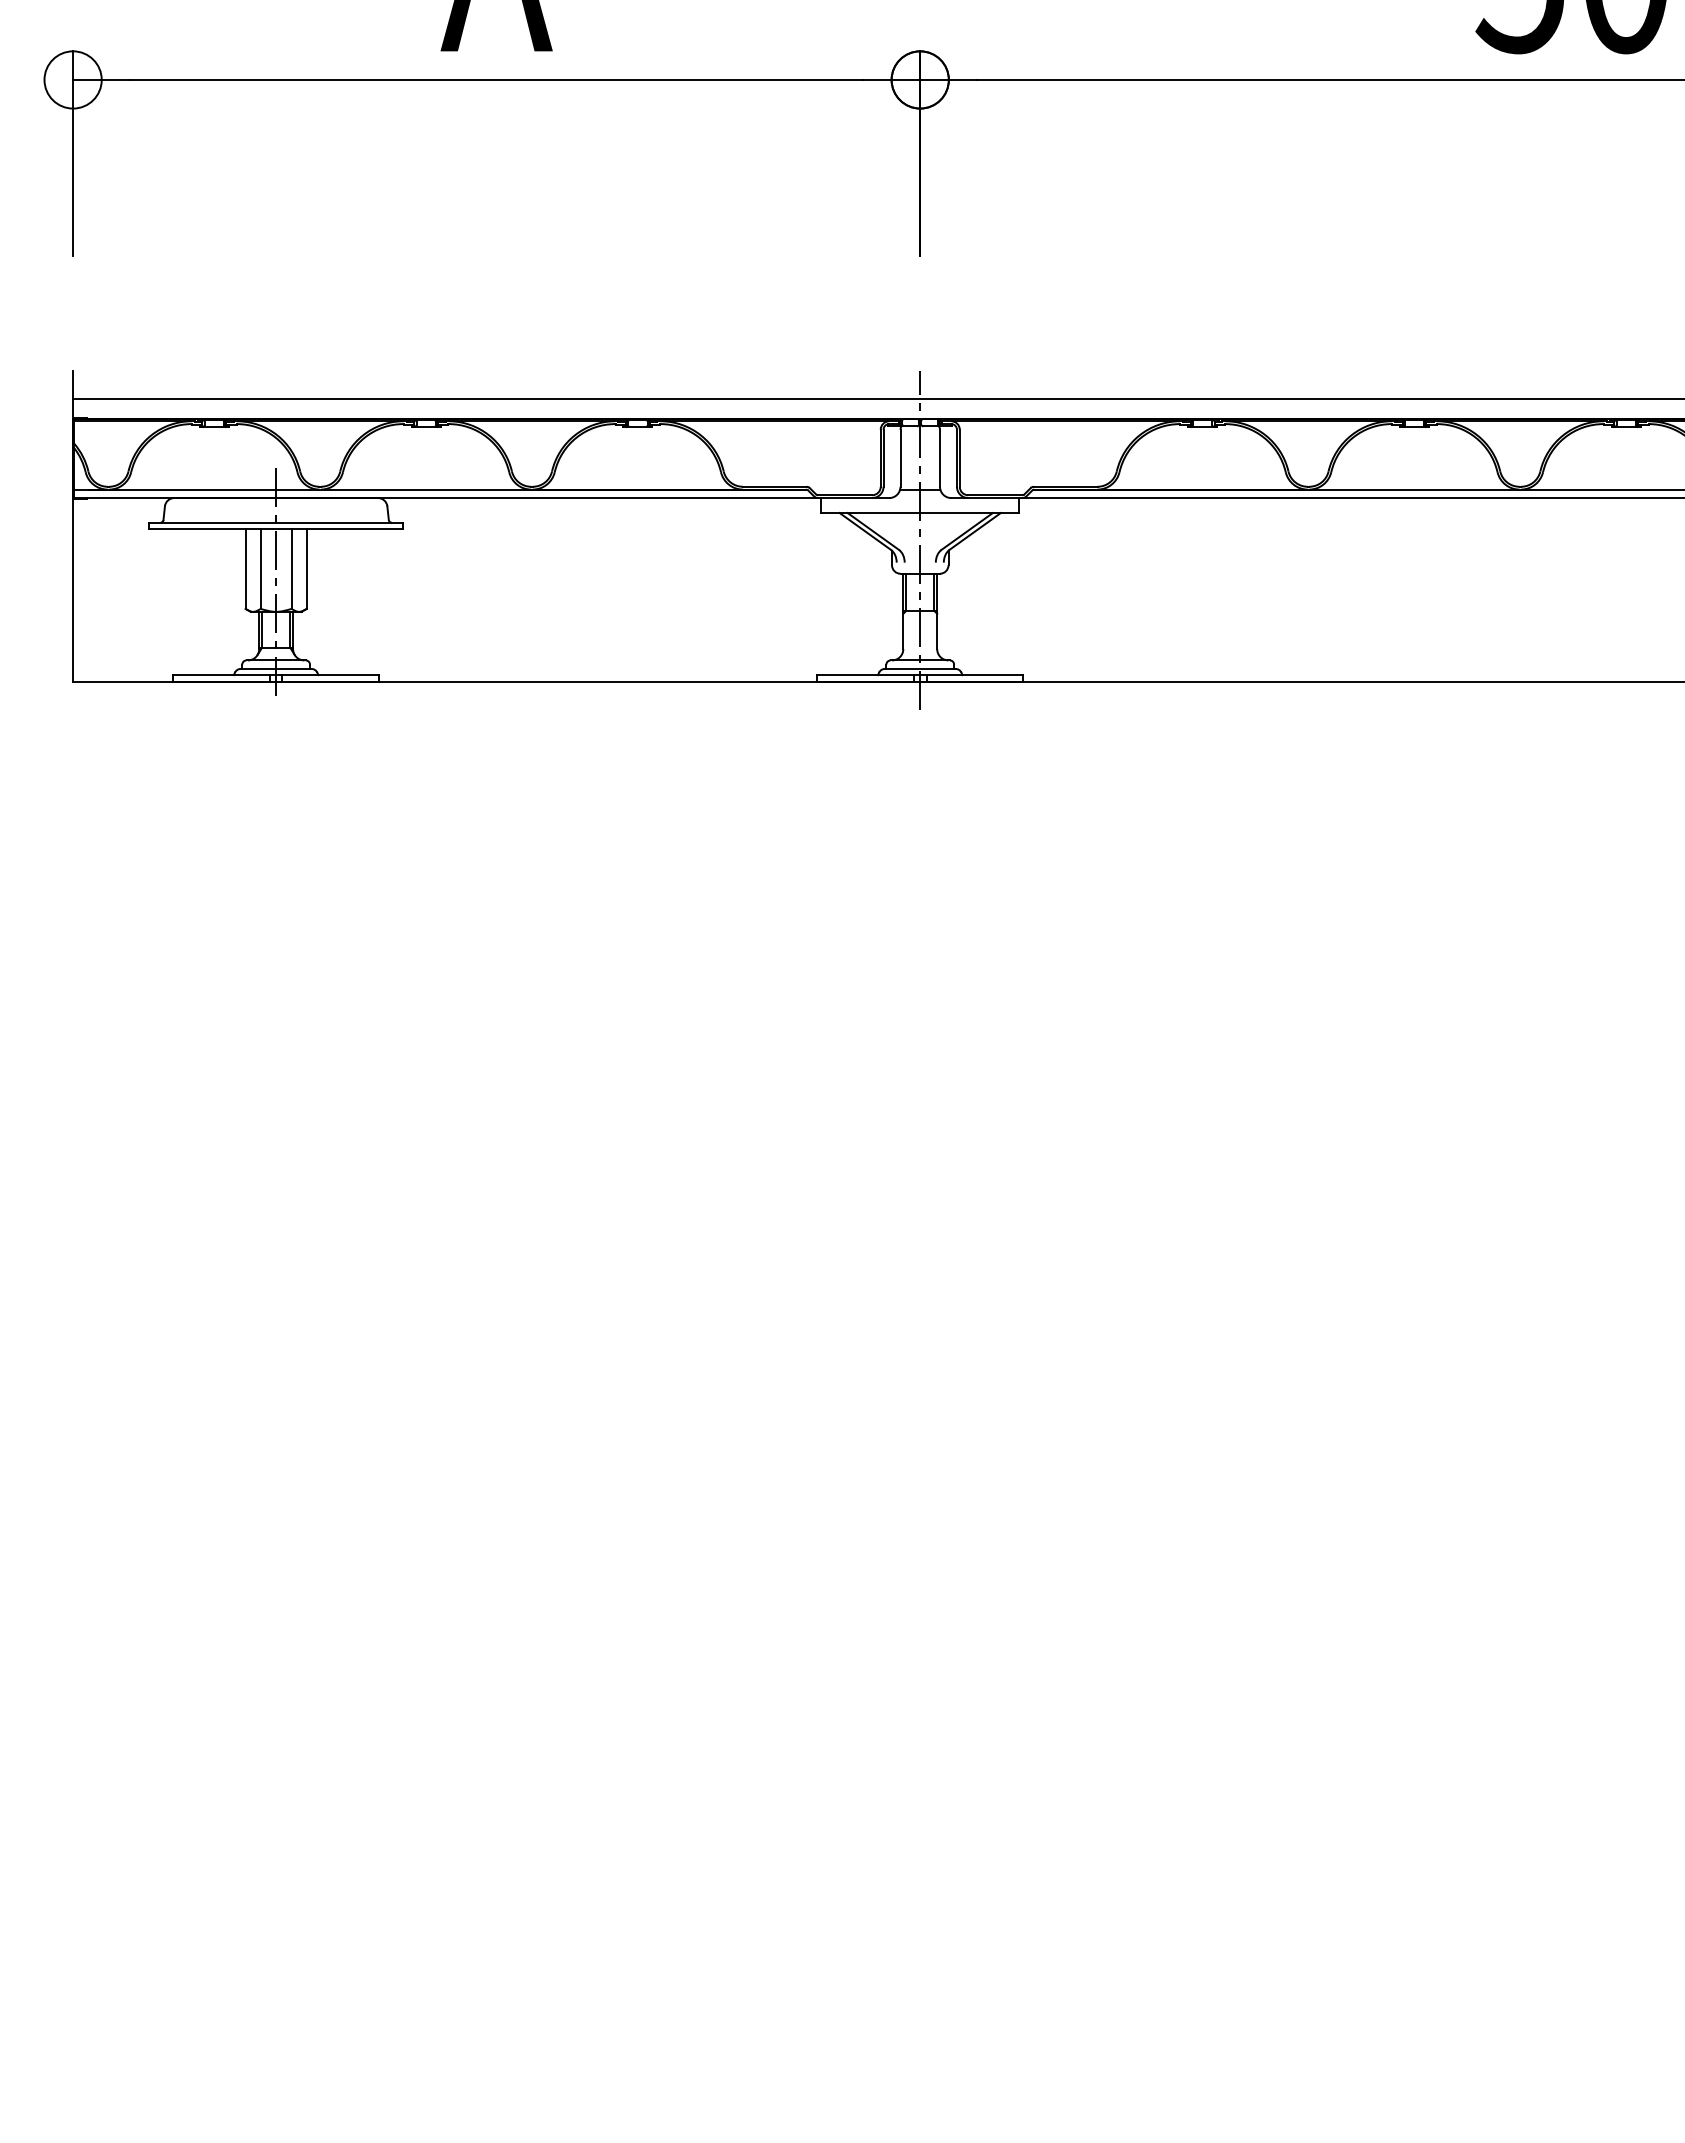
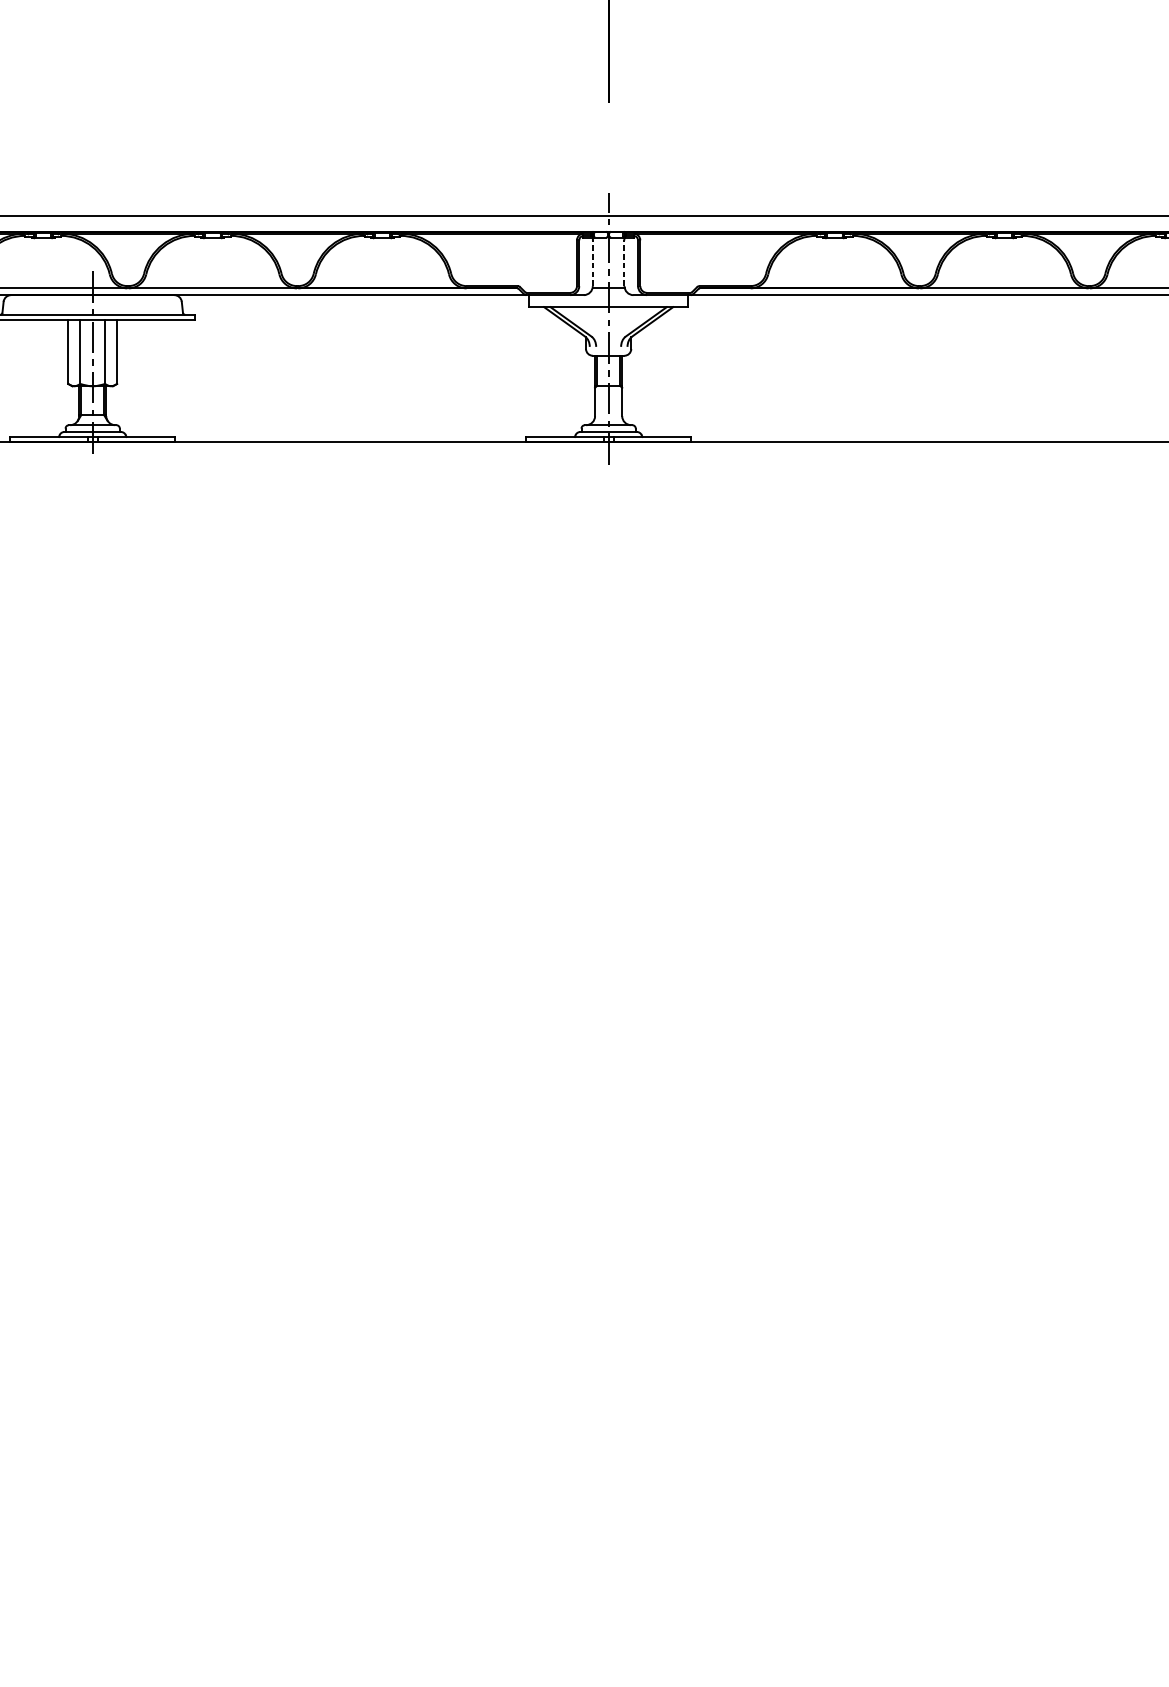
line: (900, 458) -> (592, 263), solid -> dashed
line: (940, 458) -> (624, 263), solid -> dashed

